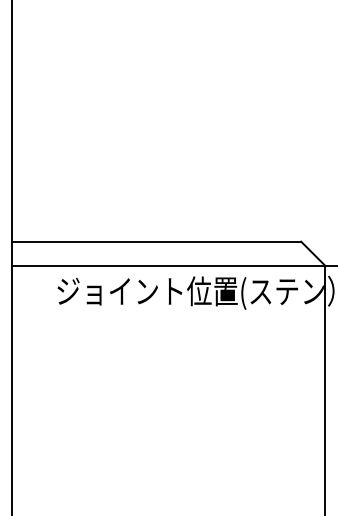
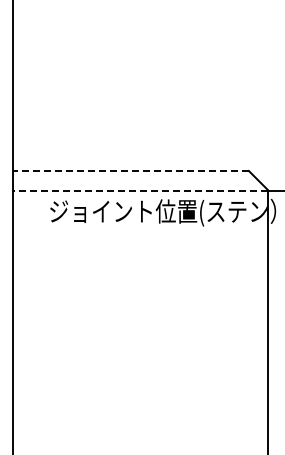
line: (157, 241) -> (131, 170), solid -> dashed
line: (168, 265) -> (140, 190), solid -> dashed

